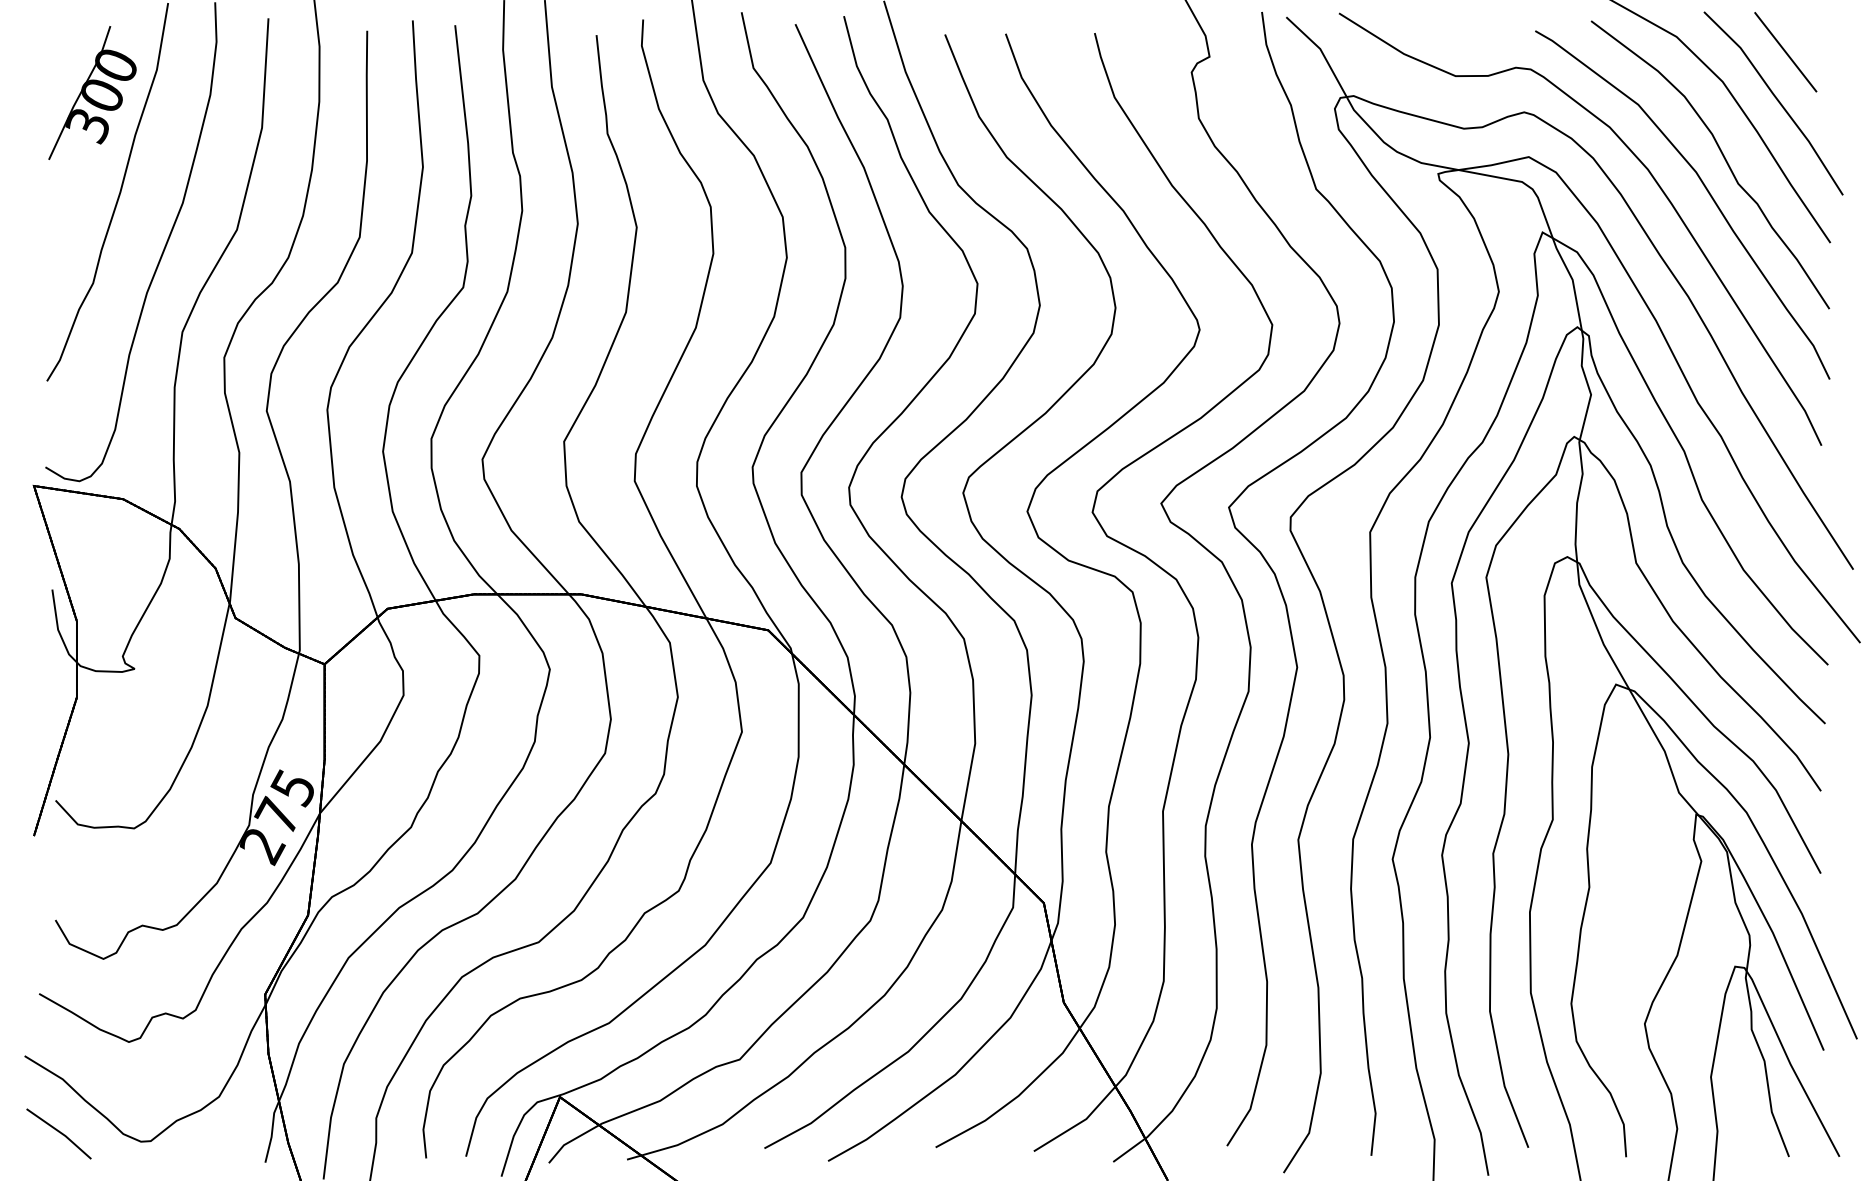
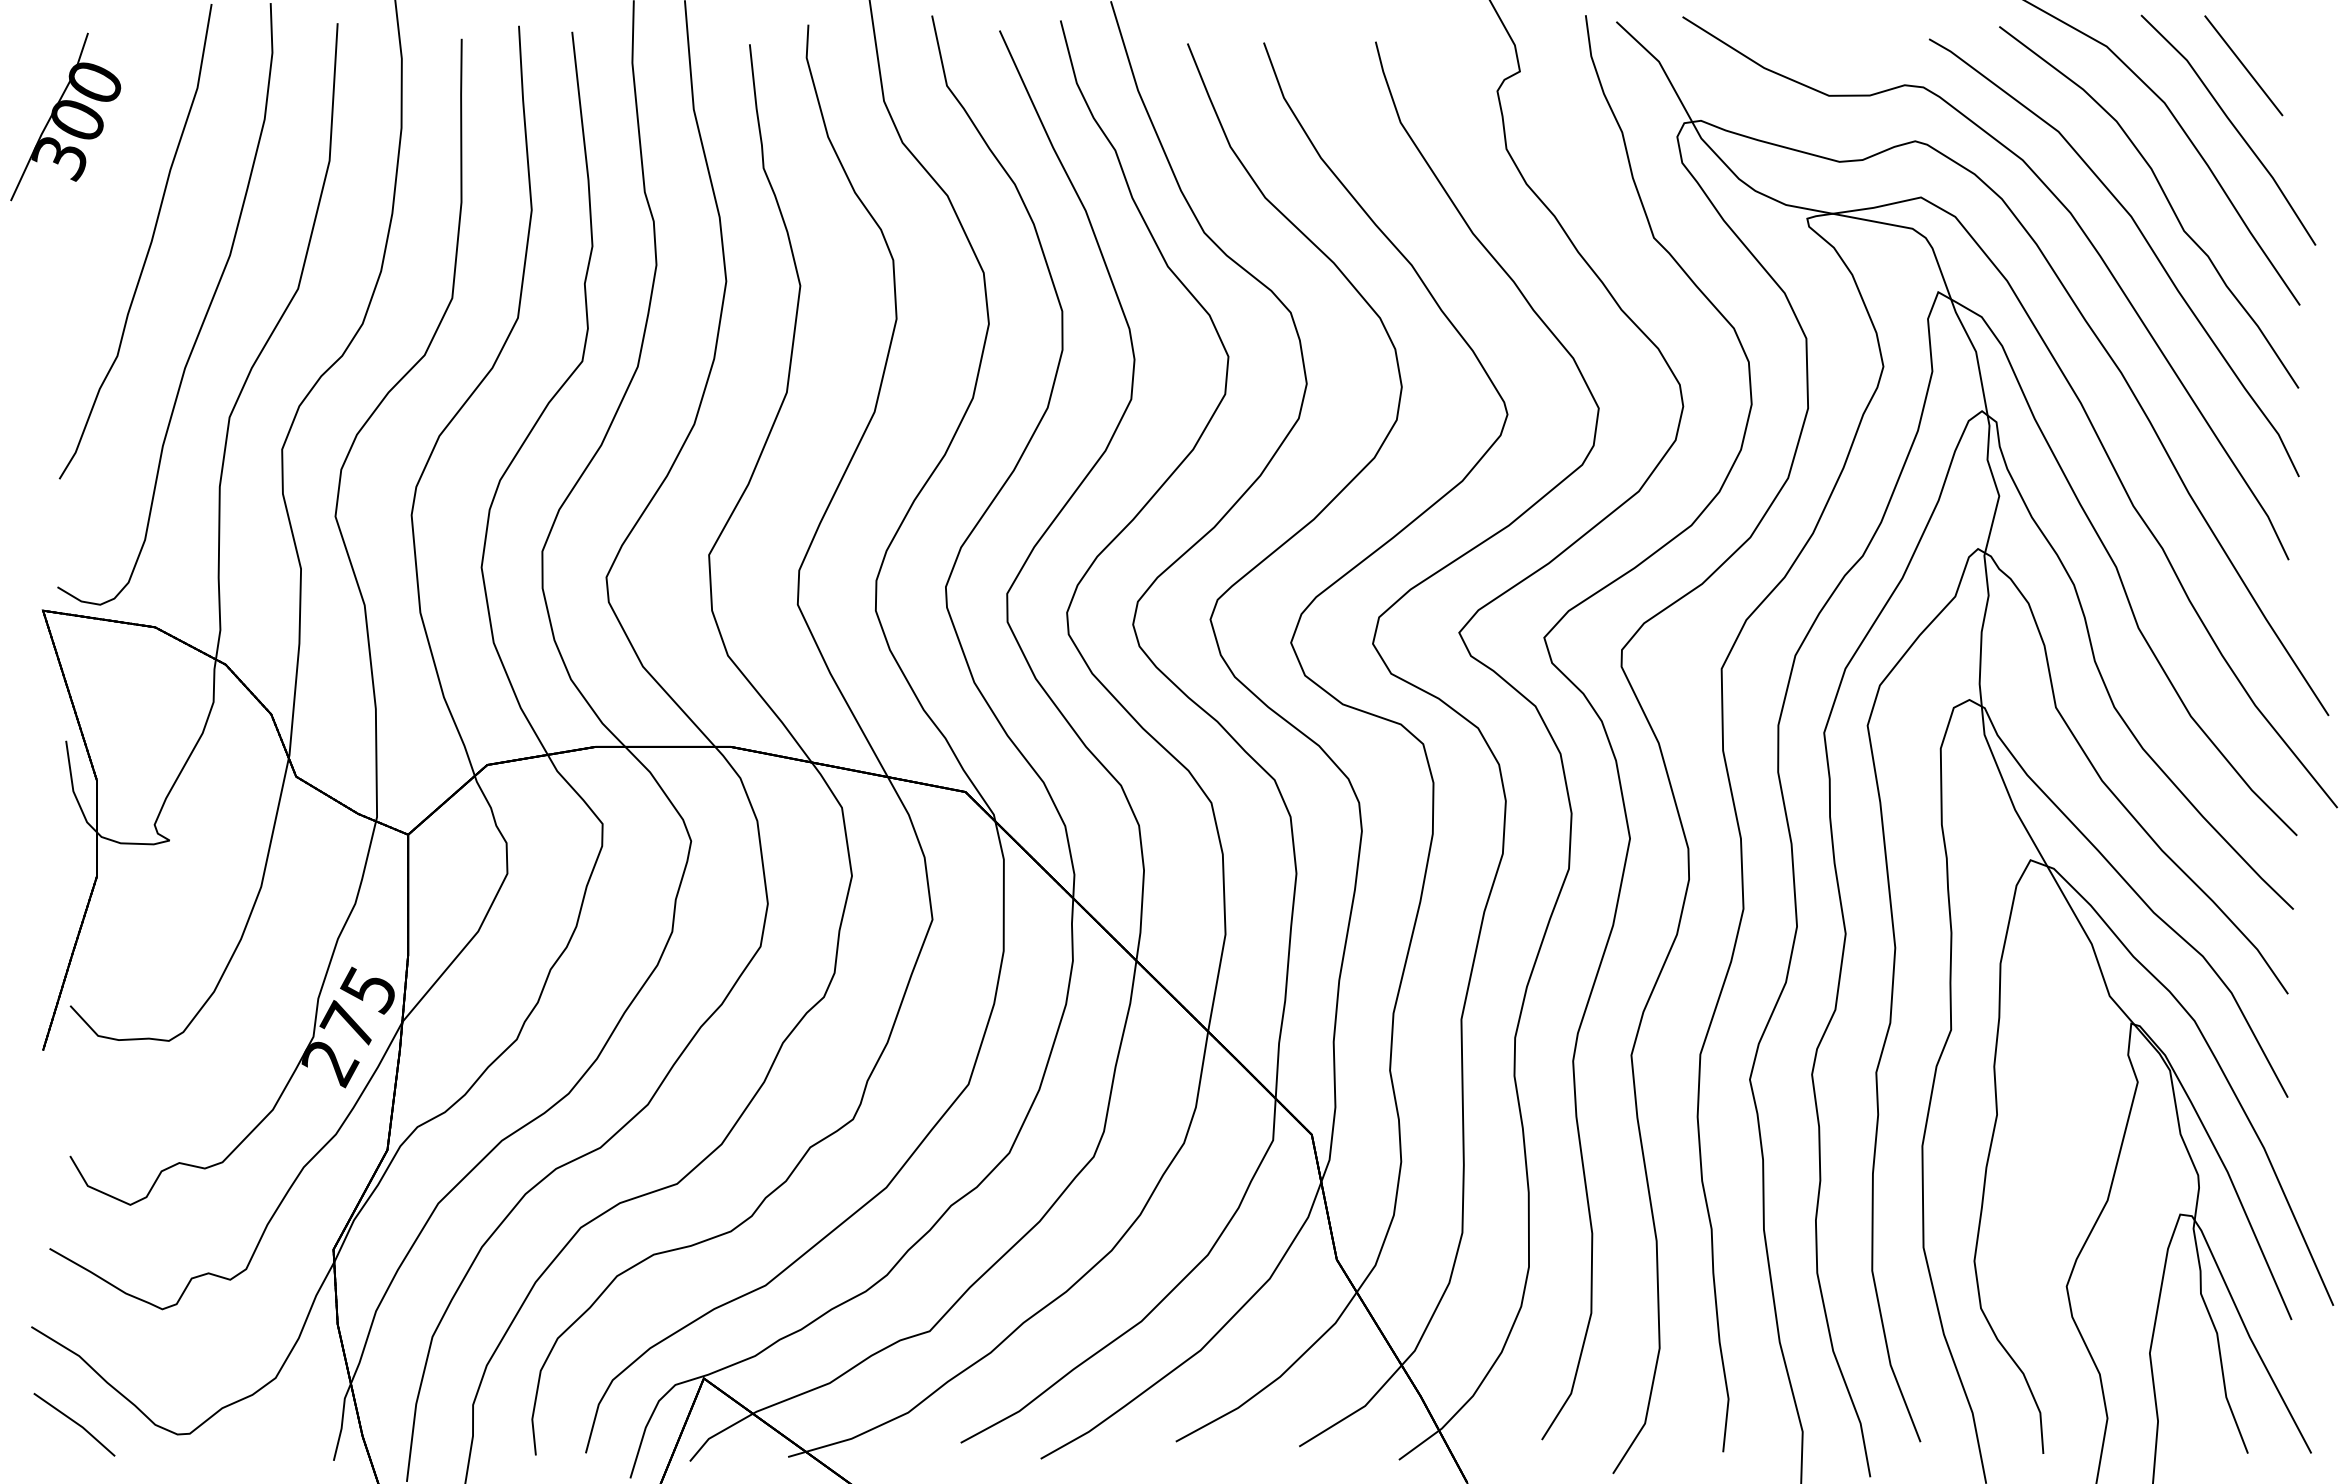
part: (92, 92) -> (65, 116), moved

